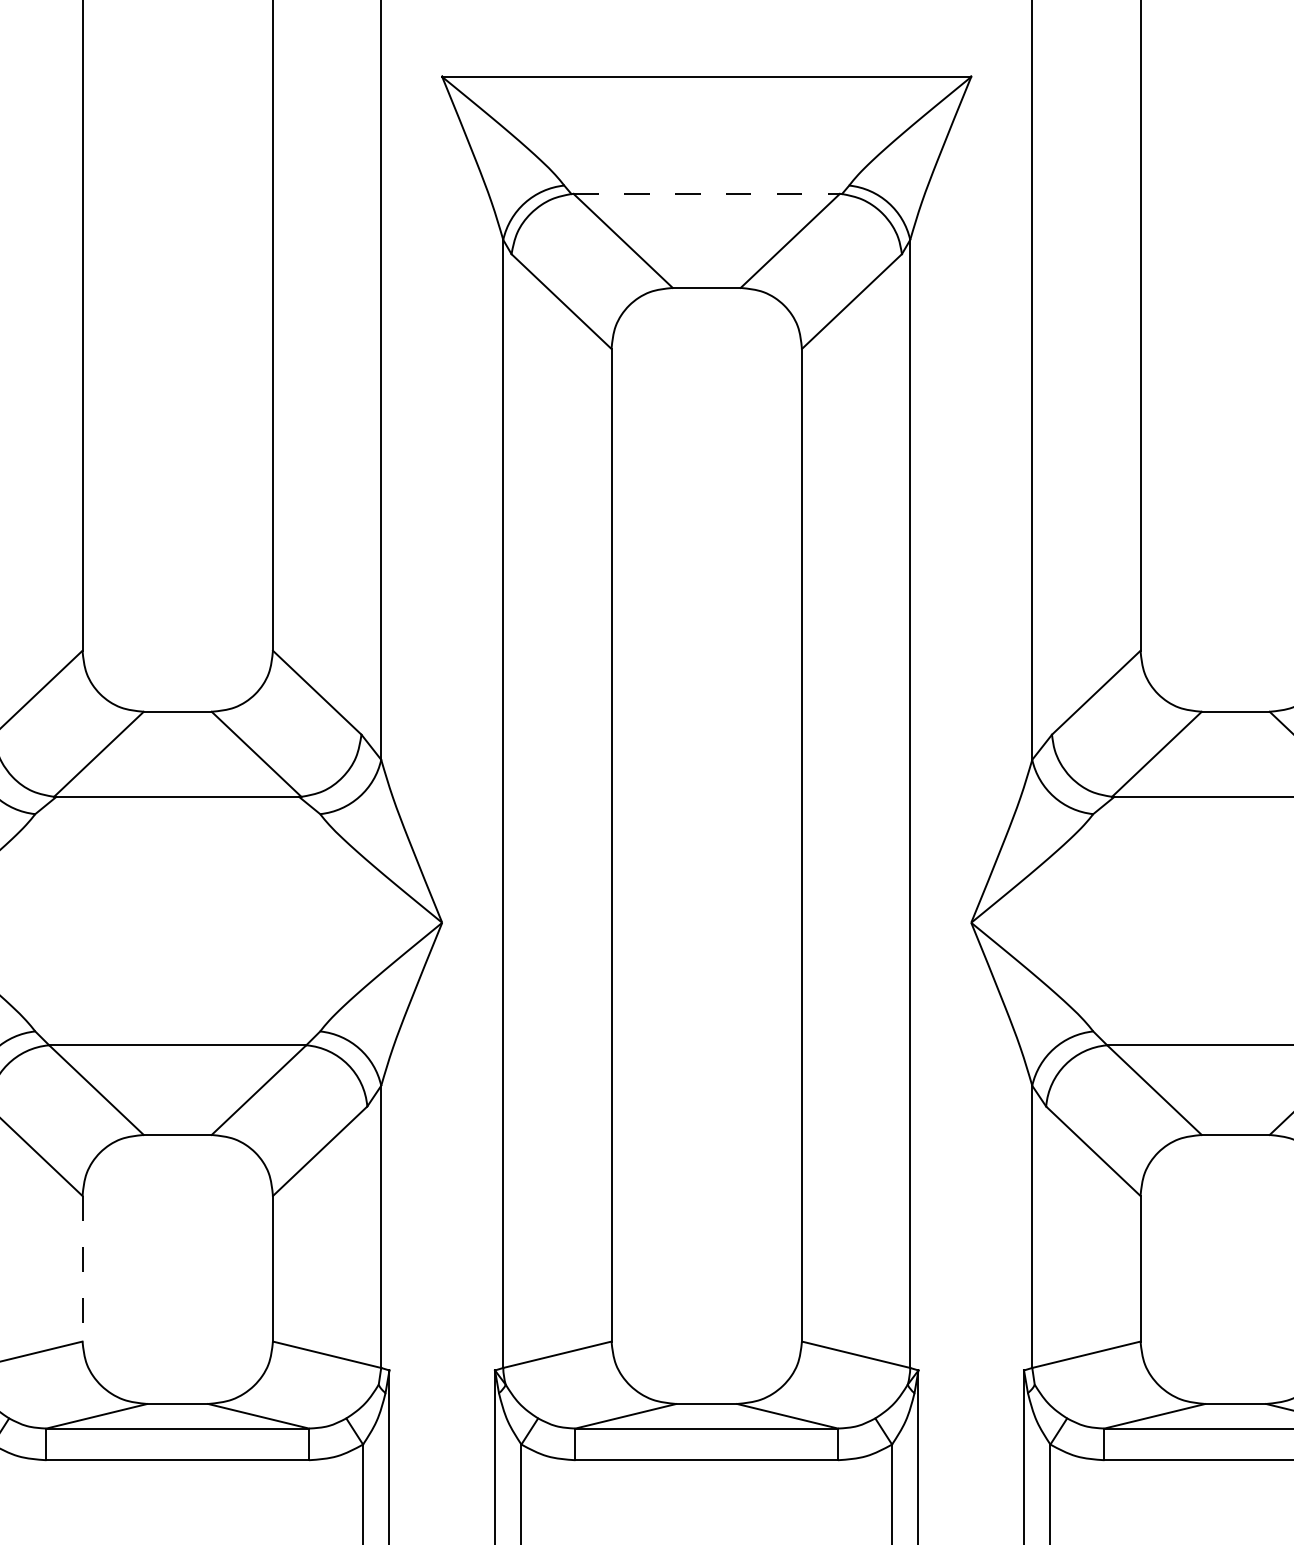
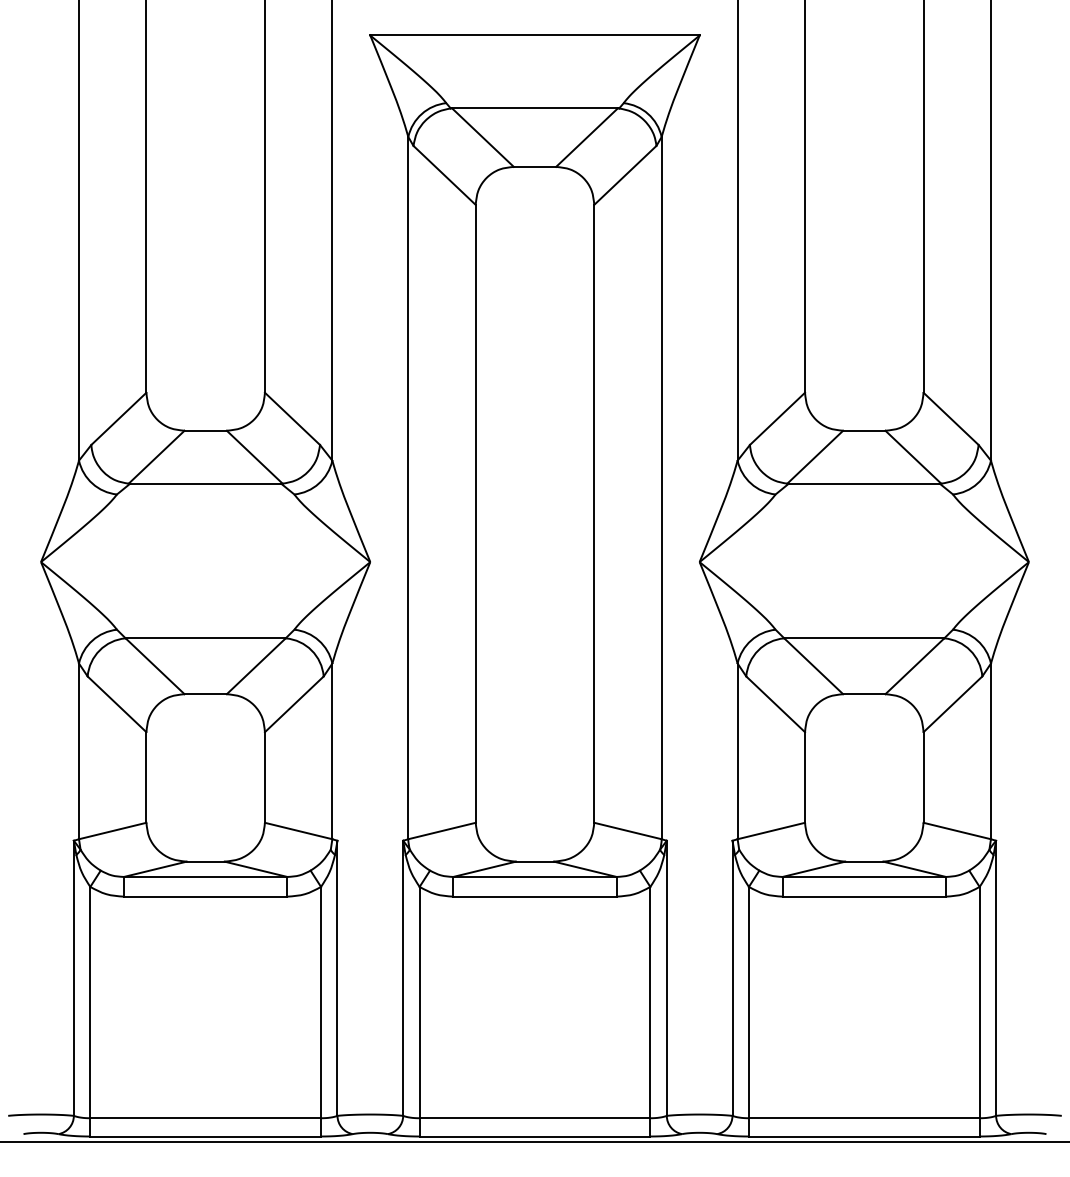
line: (705, 194) -> (534, 108), dashed -> solid
line: (82, 1270) -> (146, 778), dashed -> solid

